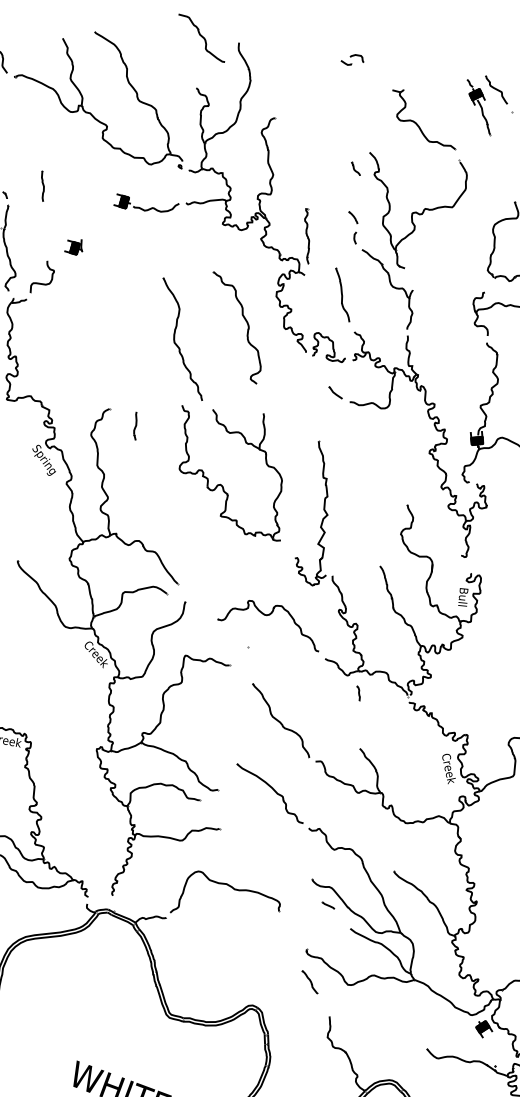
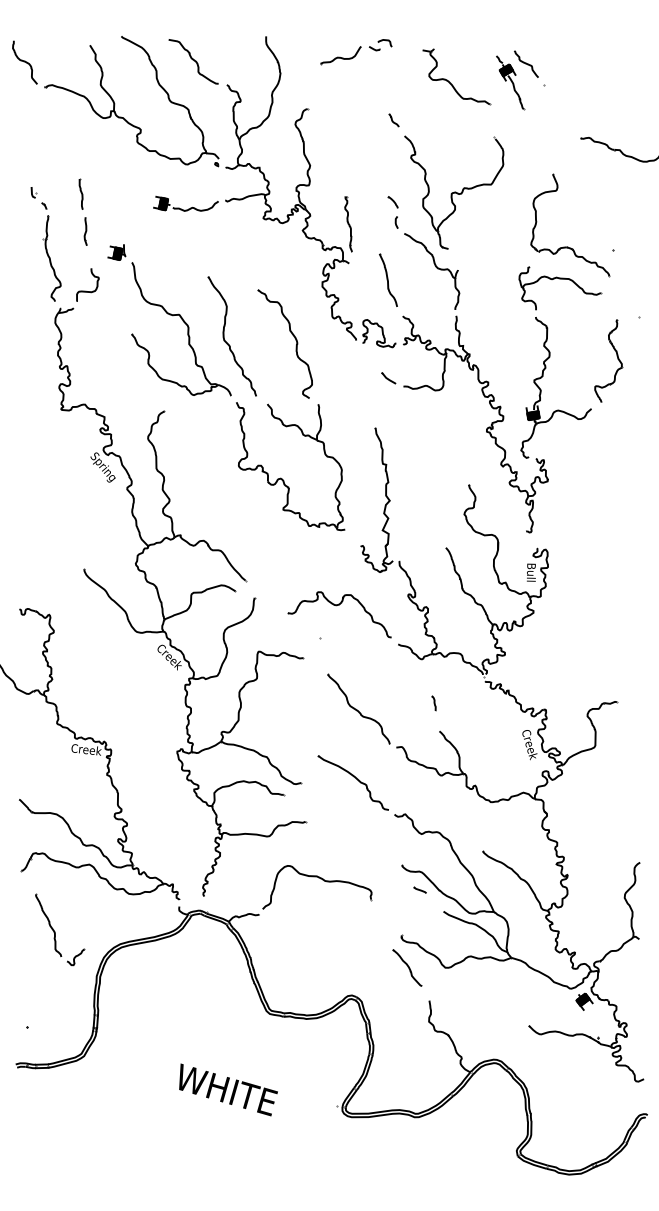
curve: (201, 36) -> (193, 60), moved
part: (311, 67) -> (340, 55), added
part: (417, 124) -> (450, 82), moved
part: (355, 168) -> (393, 120), moved
part: (246, 323) -> (294, 338), moved
part: (132, 328) -> (181, 329), added
part: (135, 426) -> (85, 231), moved
part: (357, 693) -> (433, 703), moved
part: (310, 981) -> (407, 967), size x1.67

